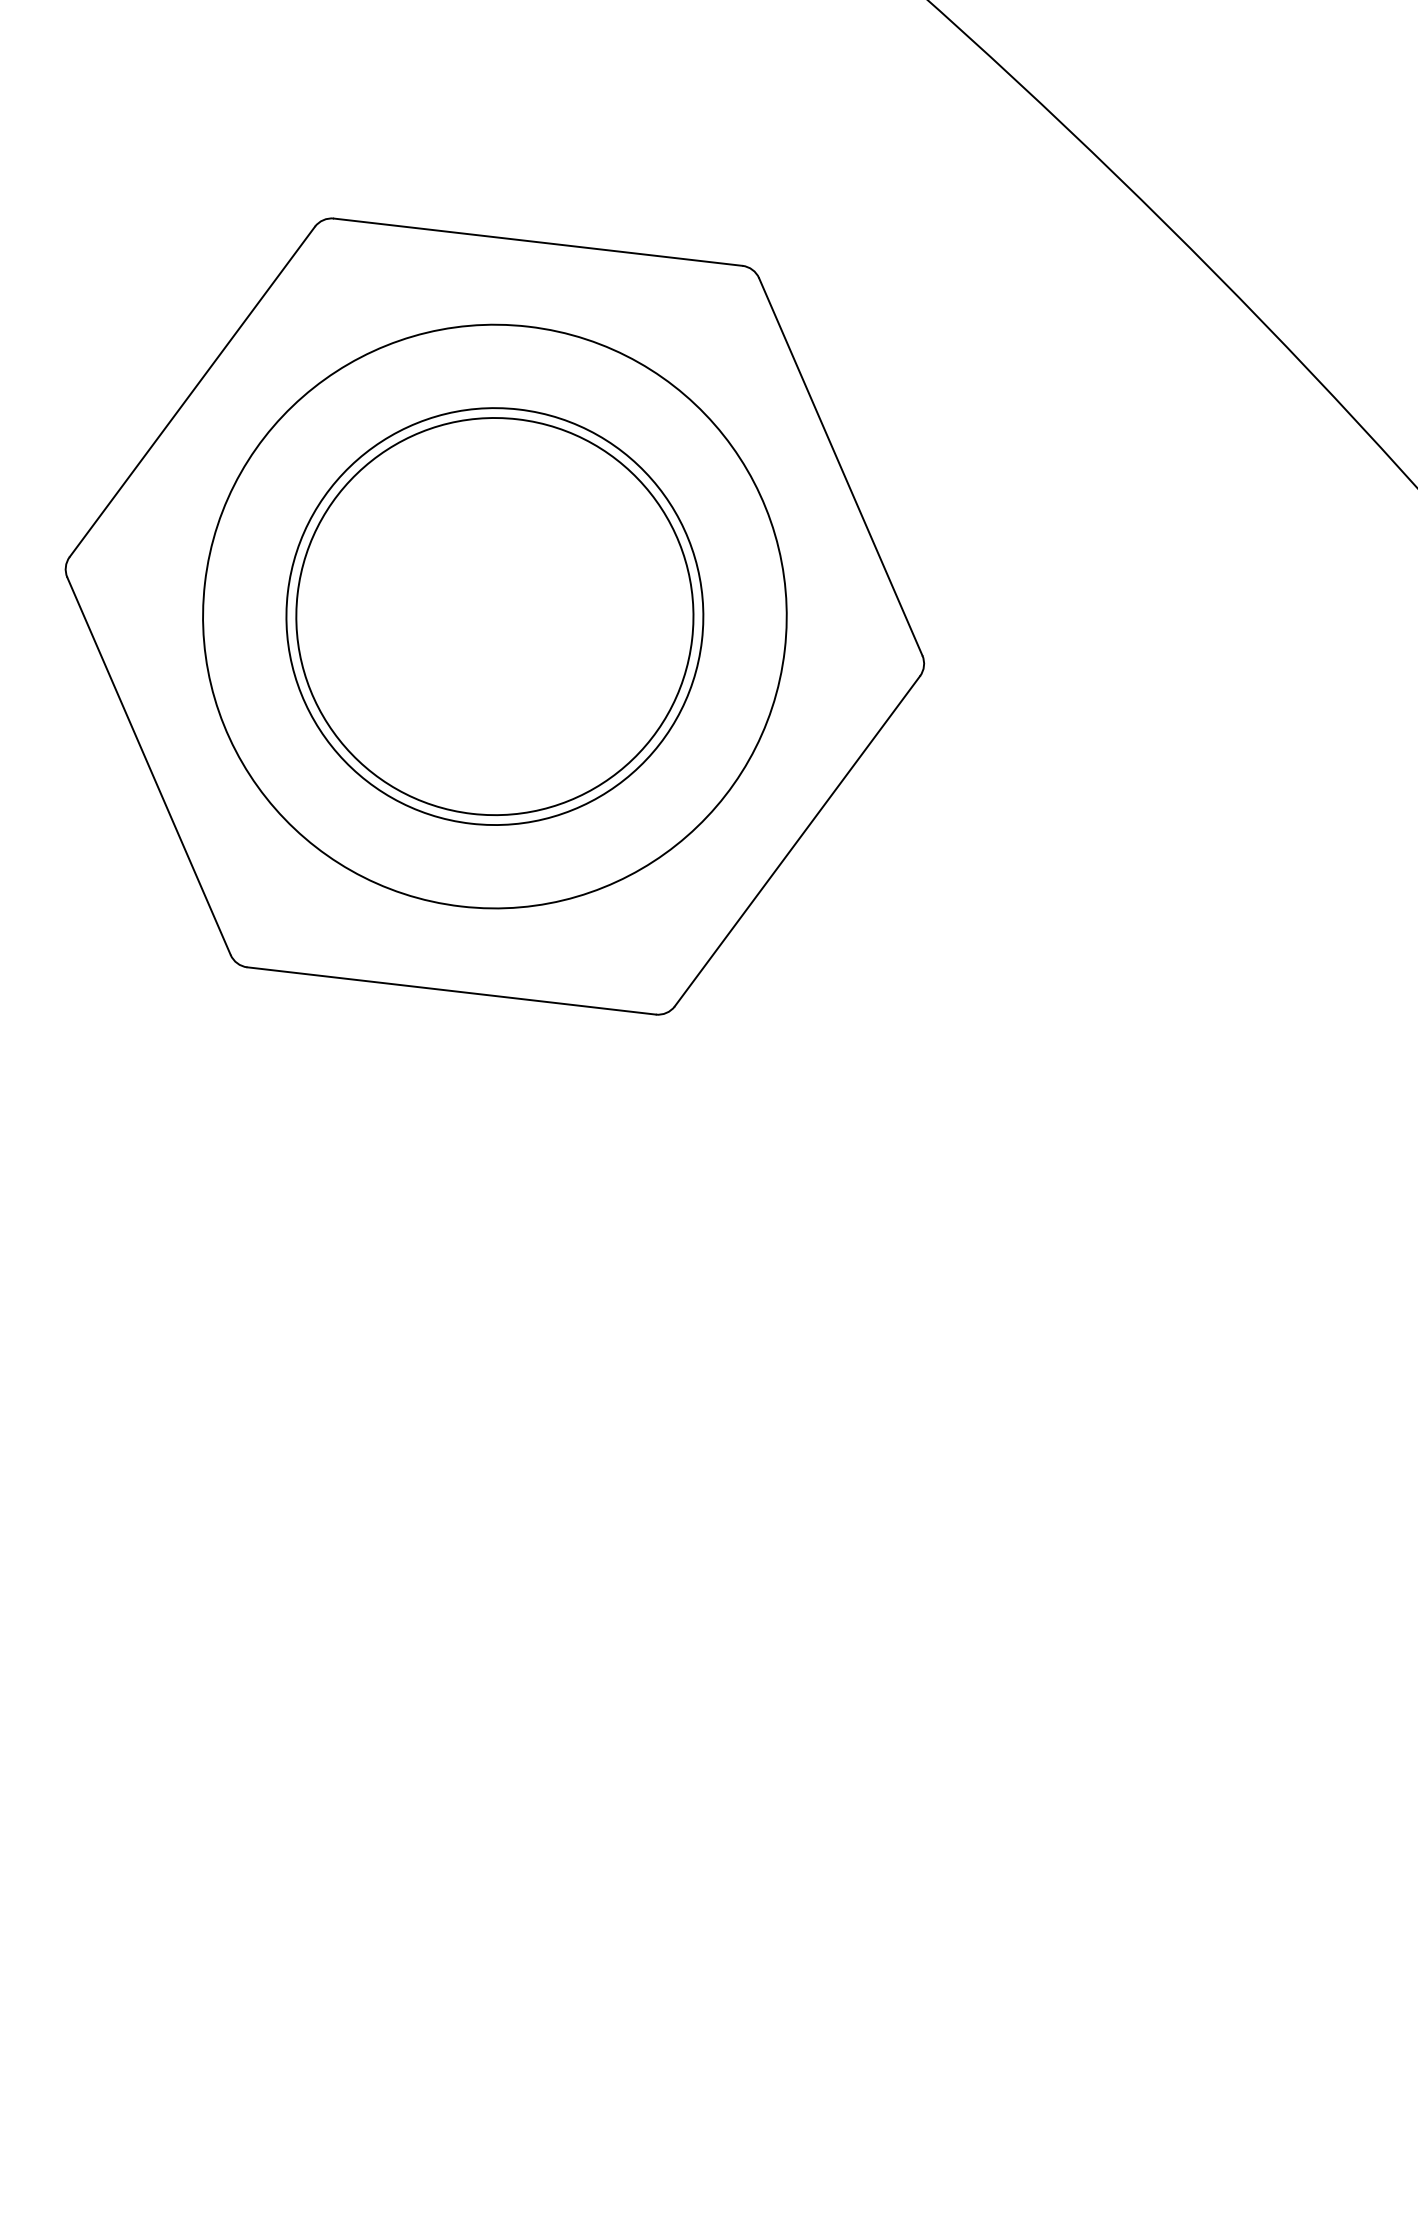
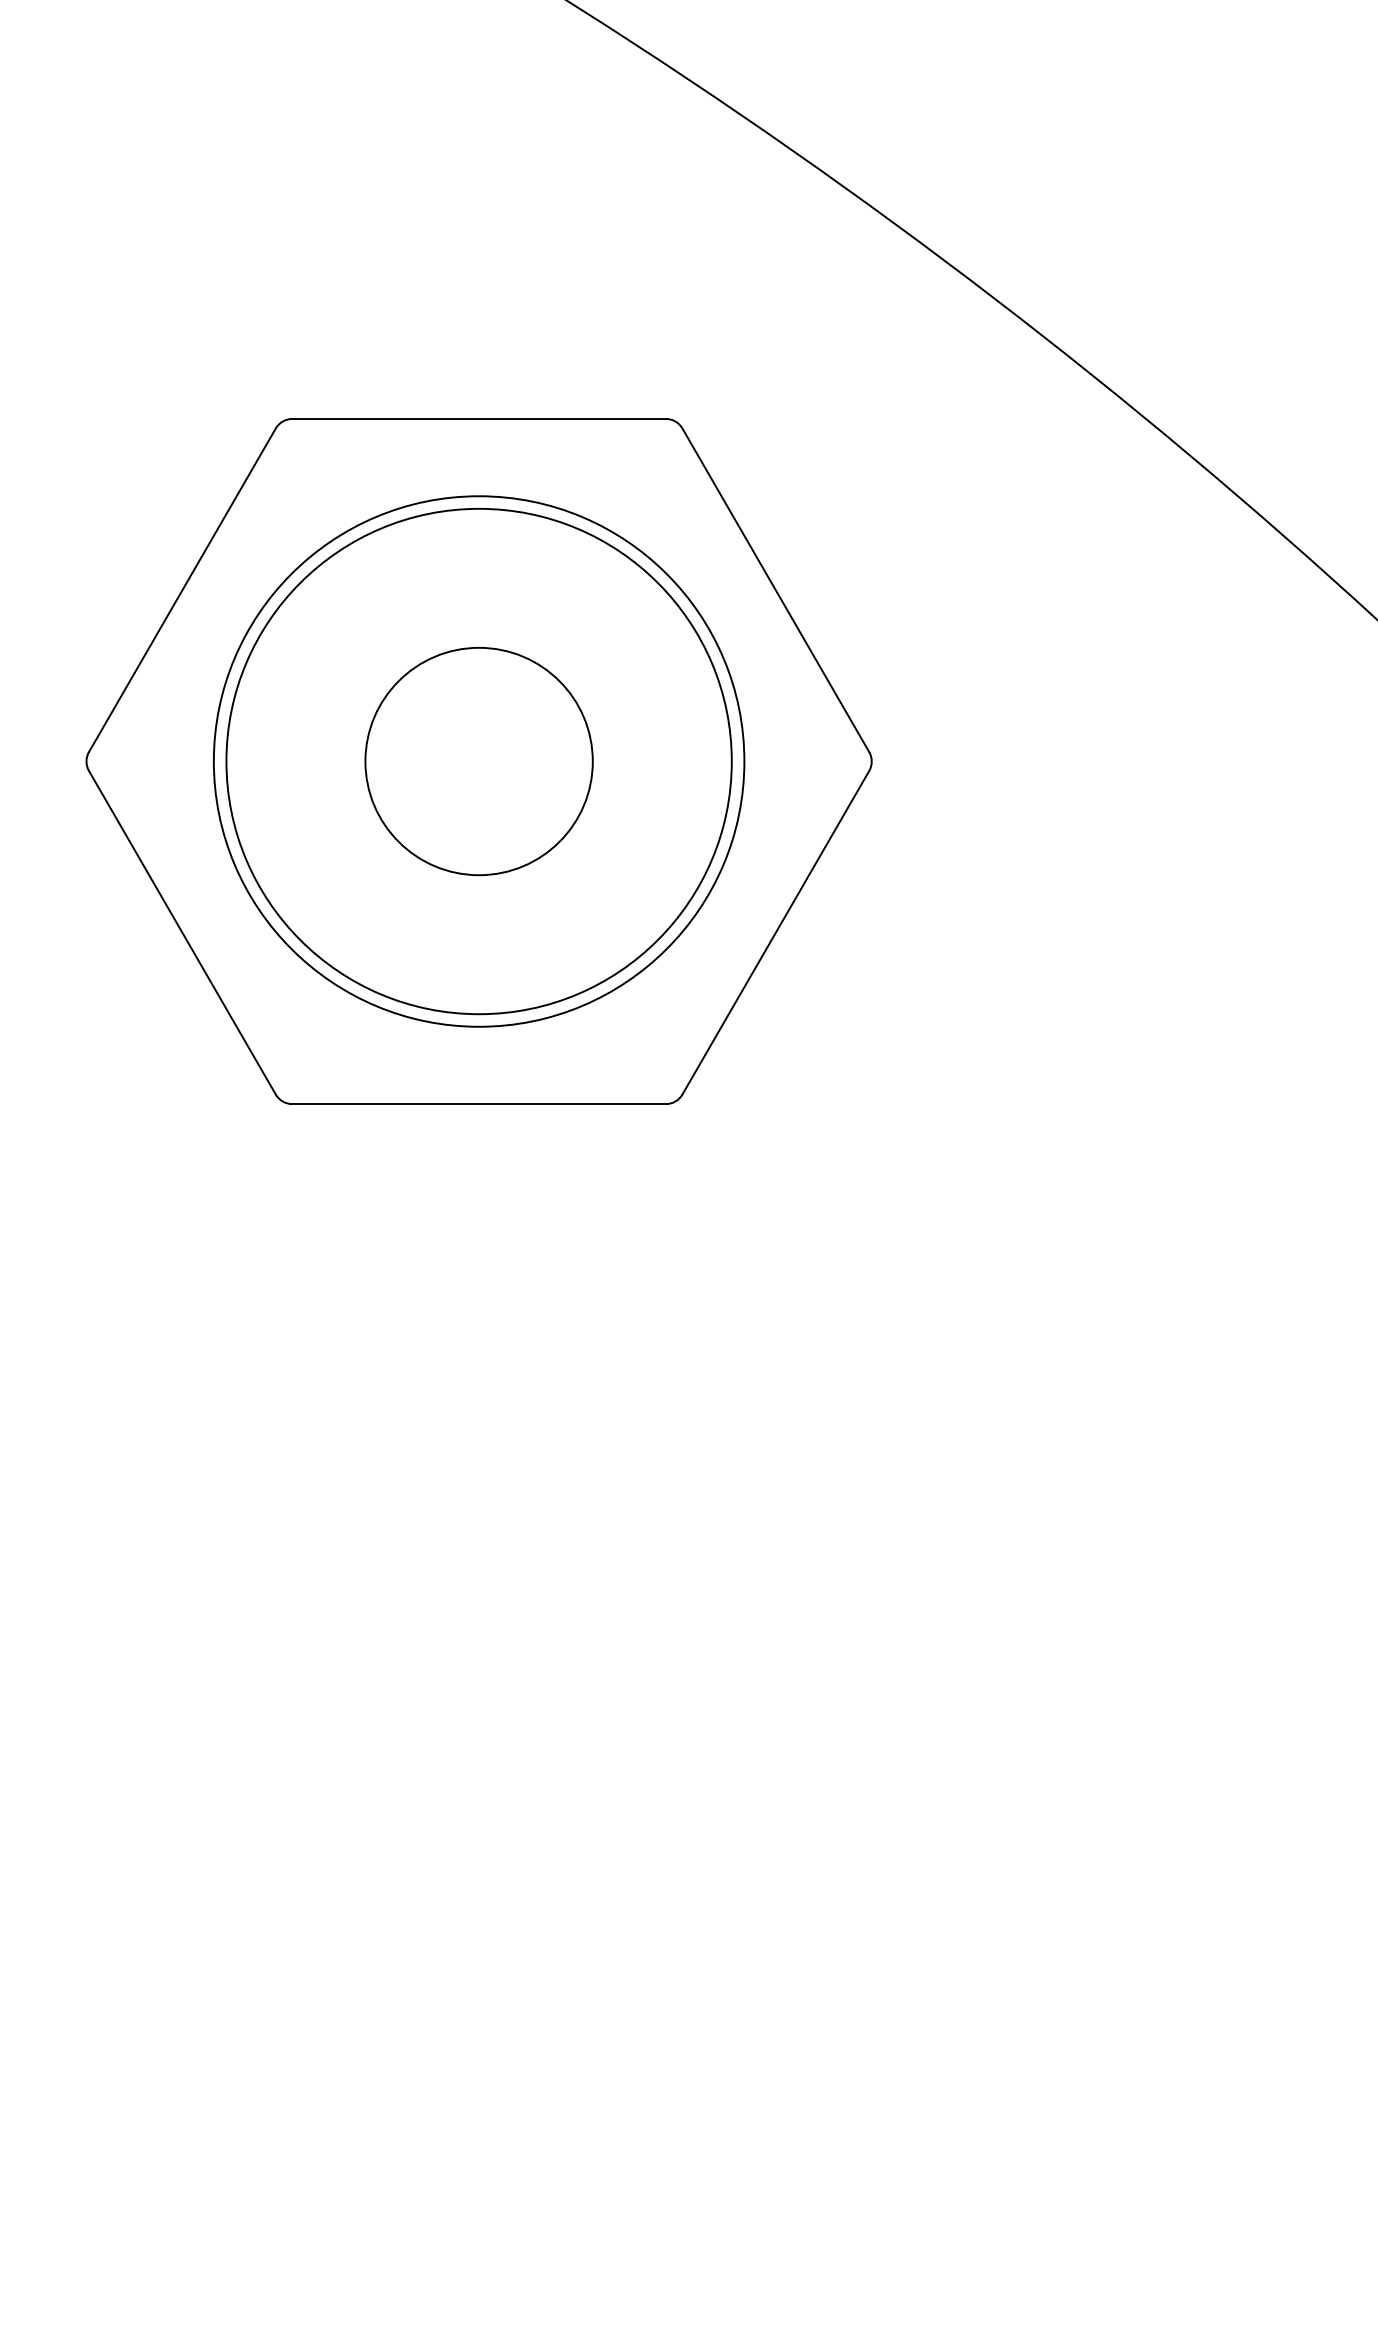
circle: (494, 616) -> (478, 761), size x0.6
circle: (494, 616) -> (478, 761), size x1.4

